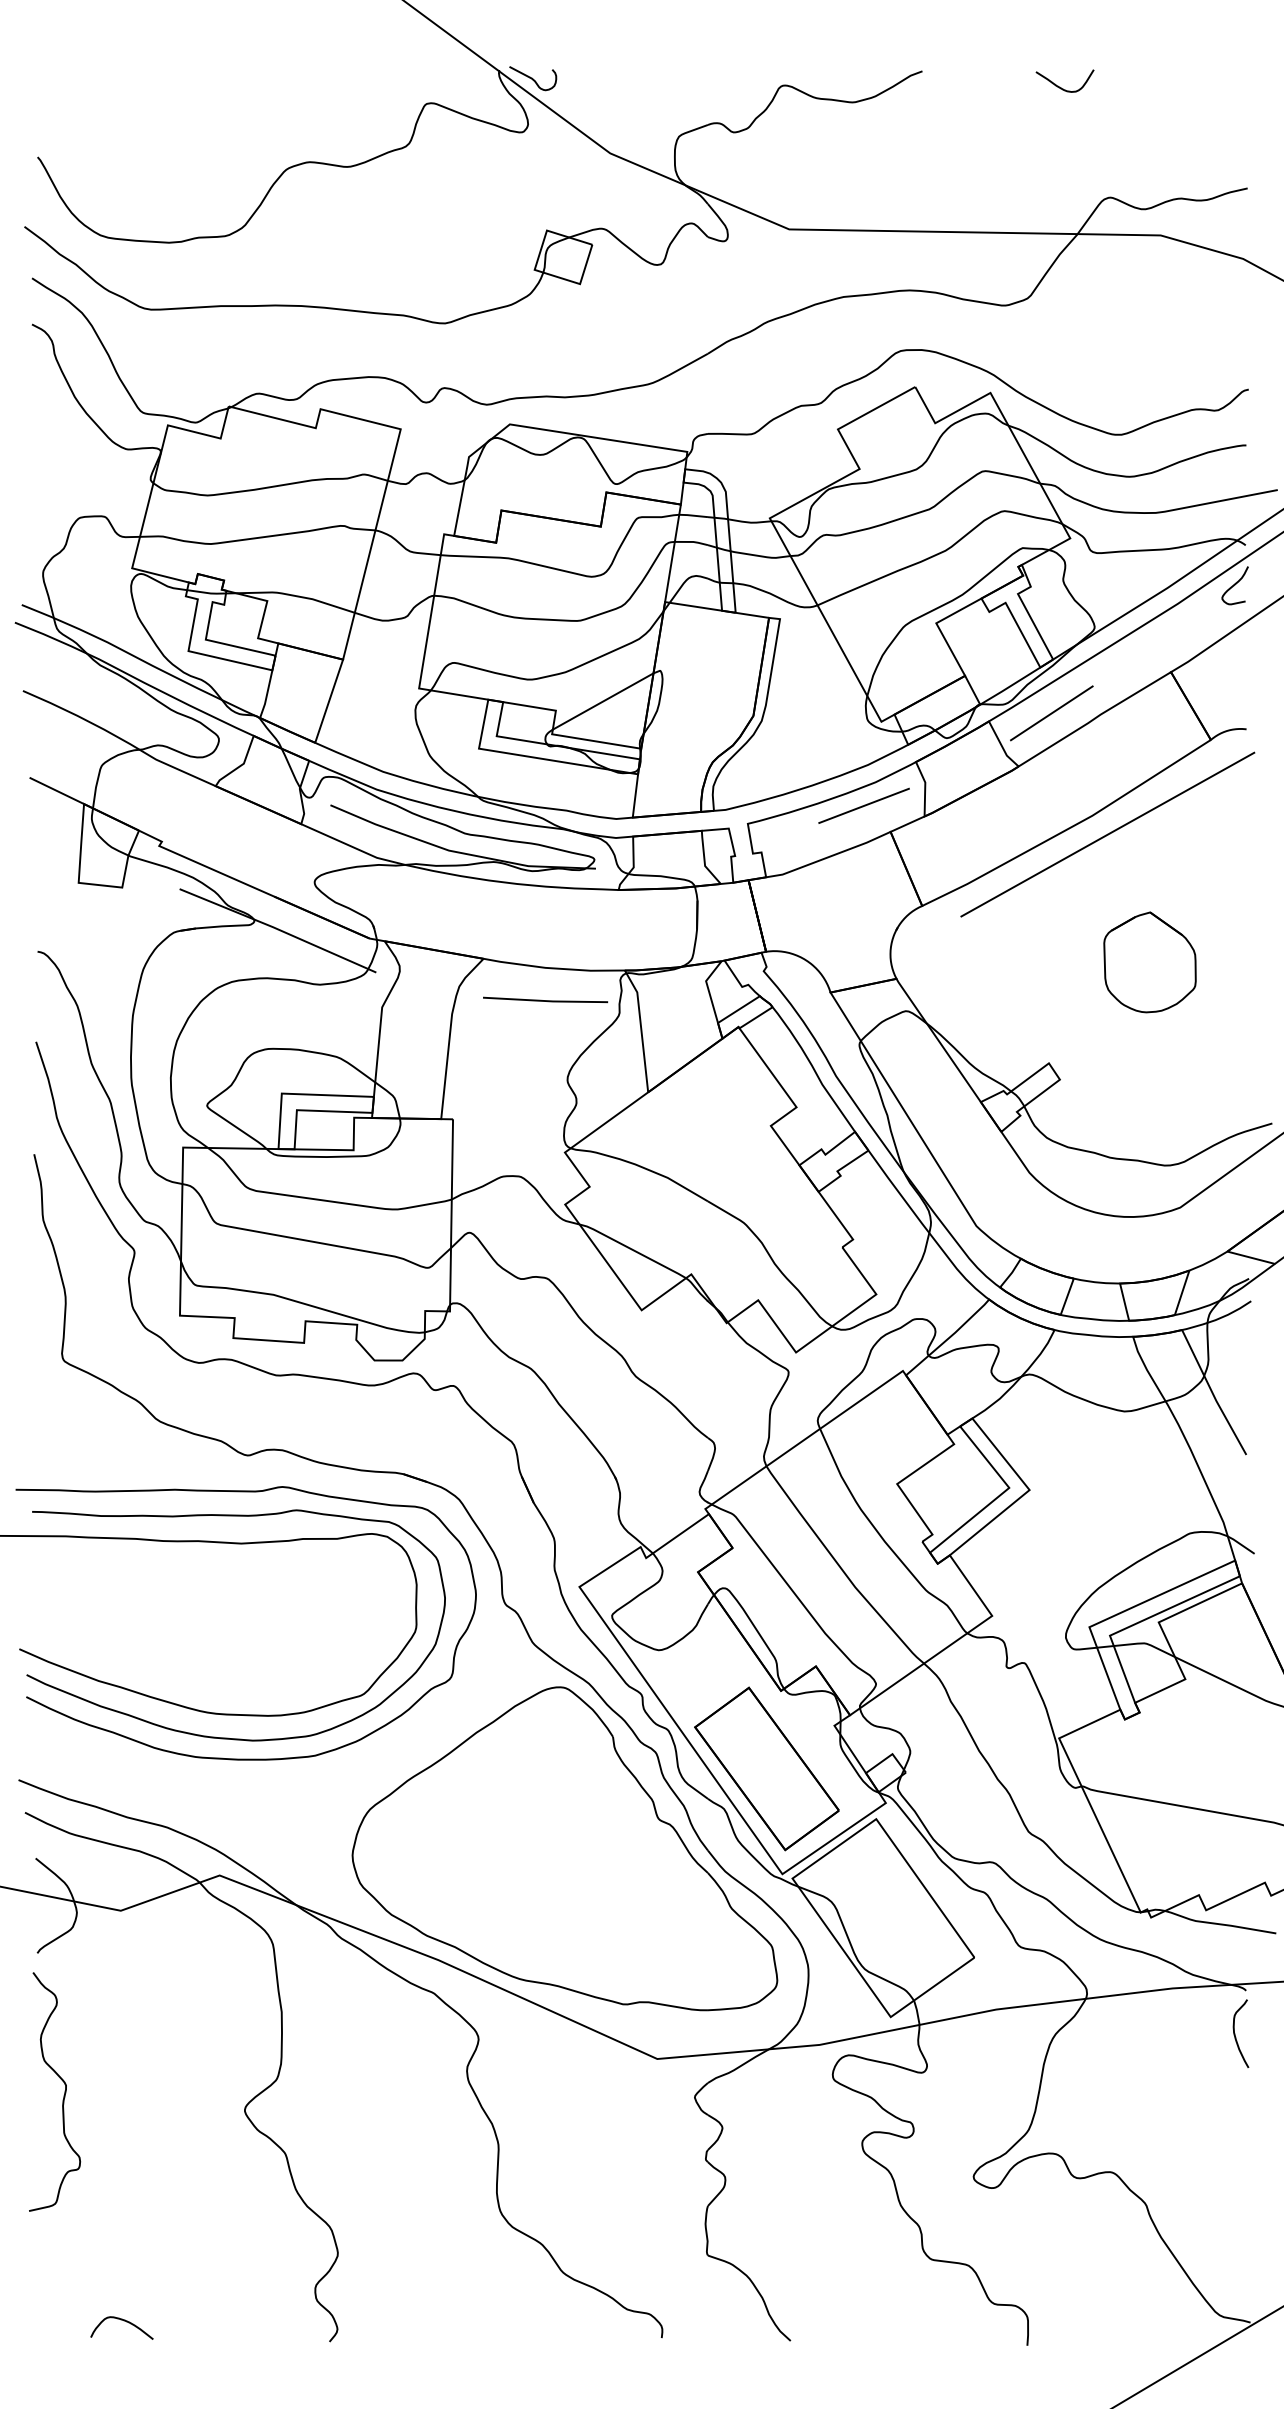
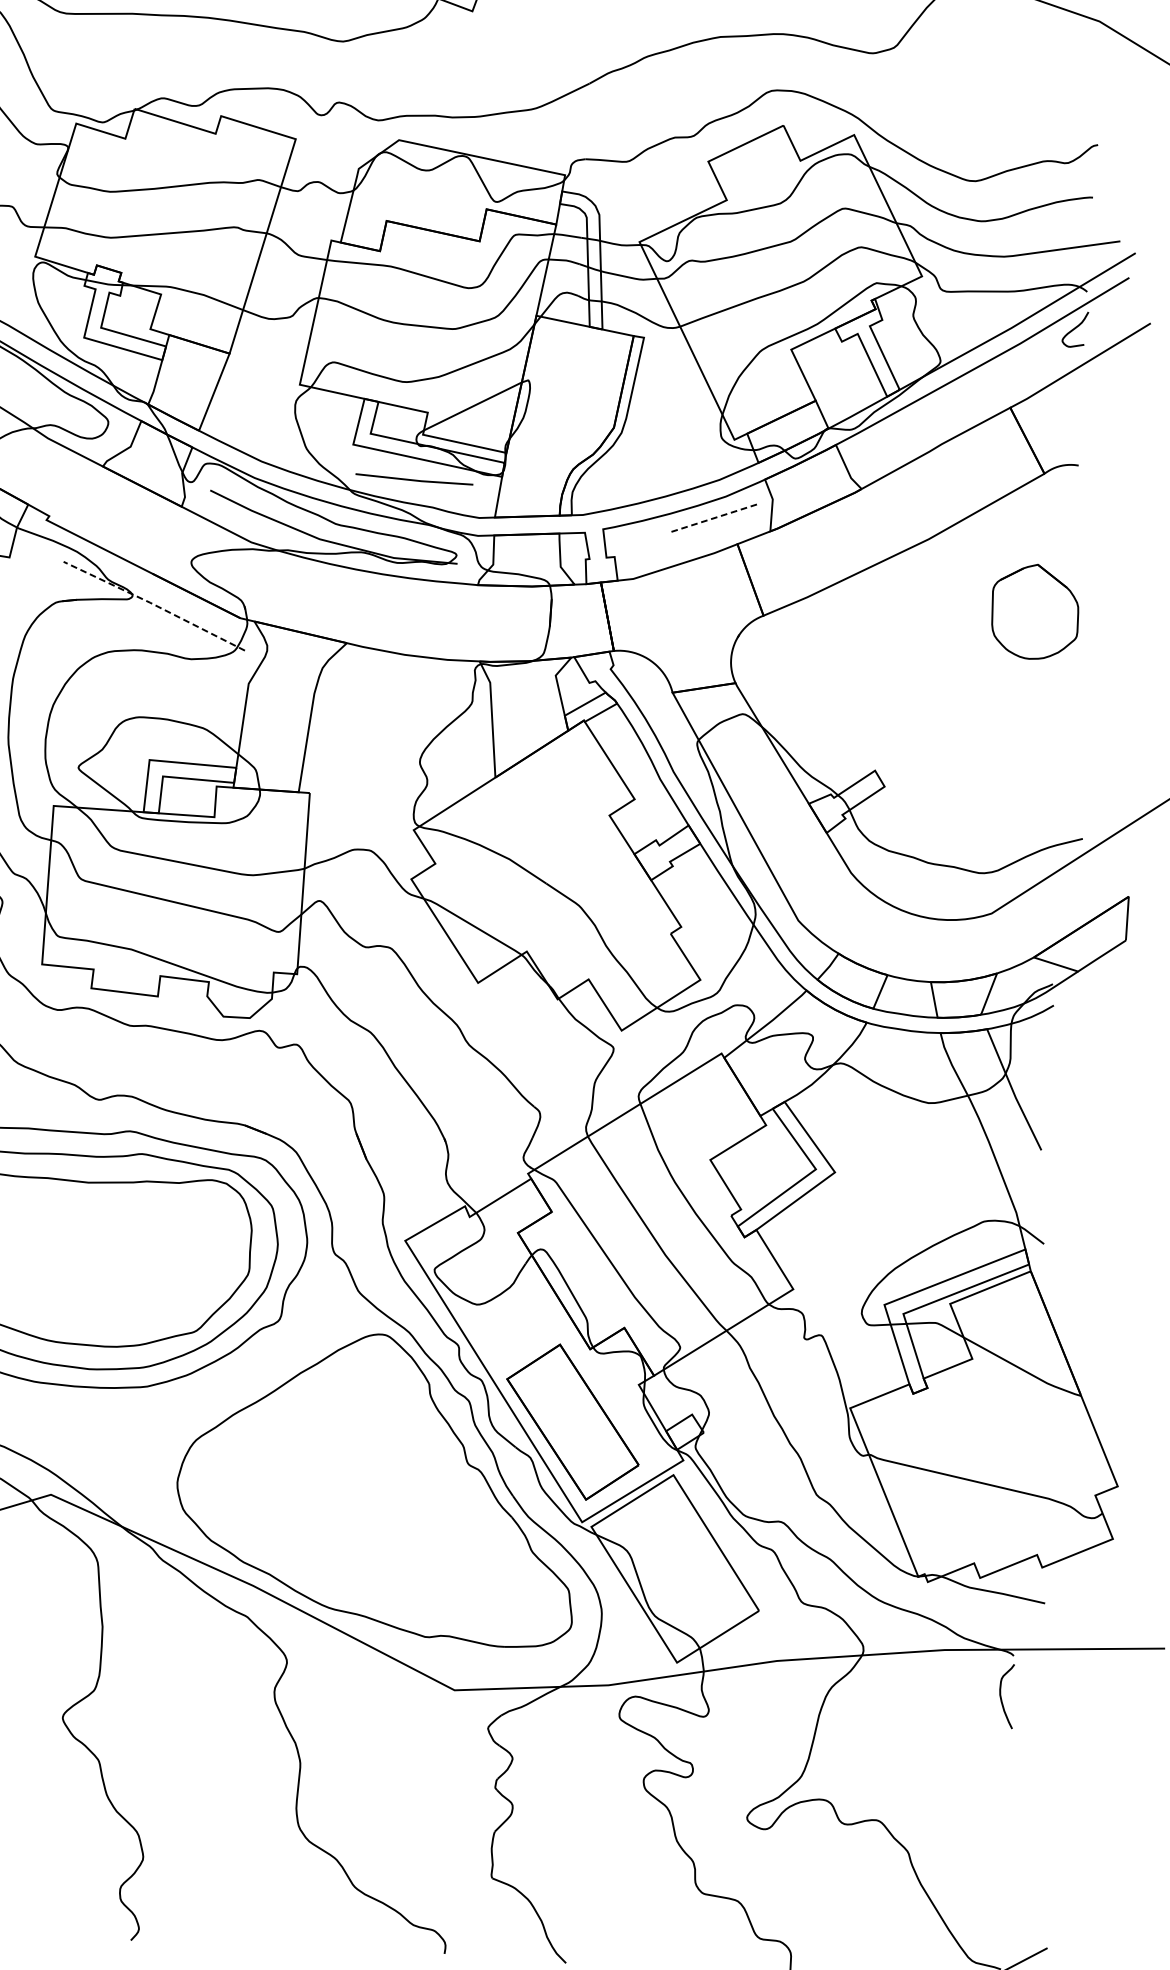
line: (1051, 713) -> (895, 440), removed
line: (864, 805) -> (714, 517), solid -> dashed
line: (1107, 834) -> (942, 557), removed
line: (277, 929) -> (153, 604), solid -> dashed
part: (1149, 962) -> (1034, 611), moved
line: (545, 1000) -> (414, 479), moved

